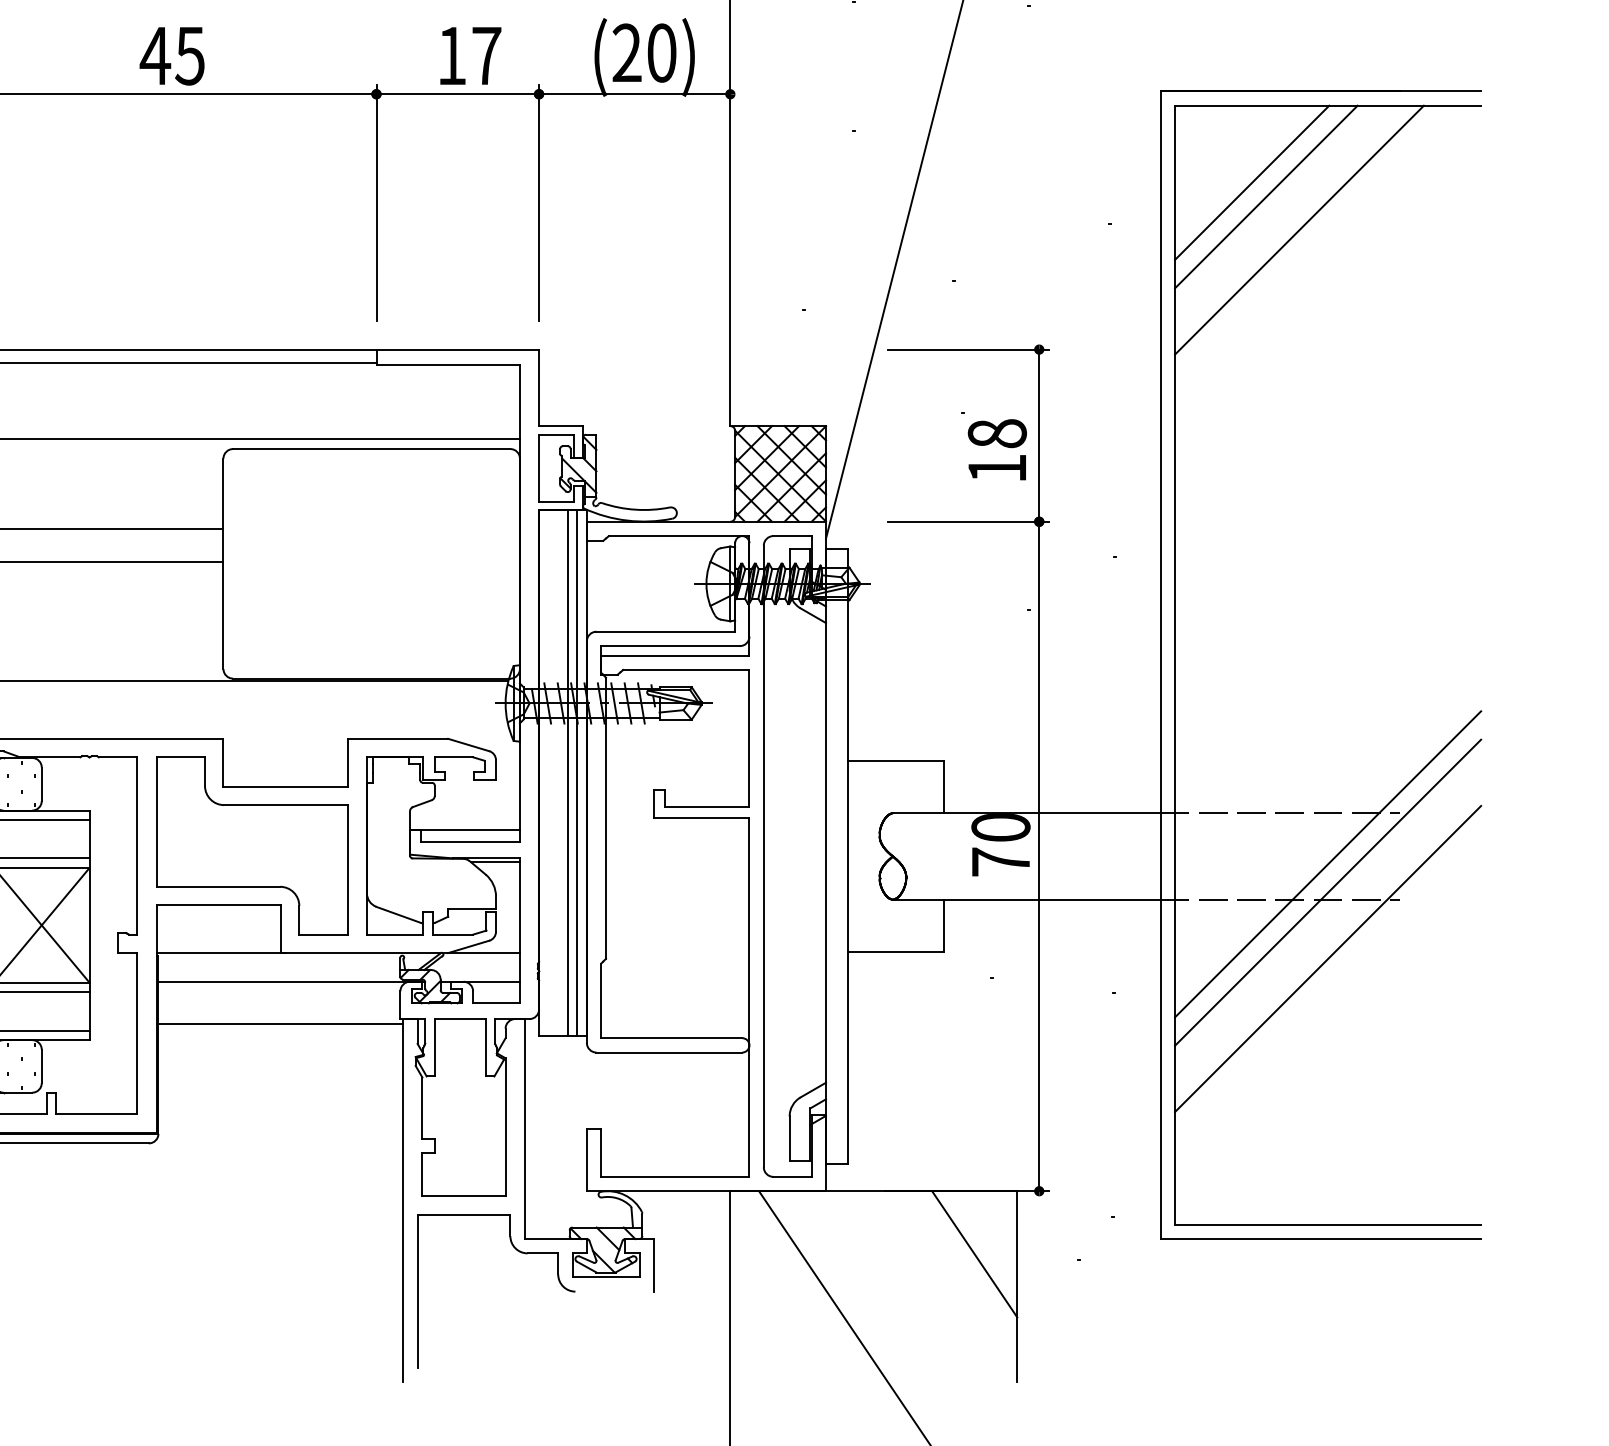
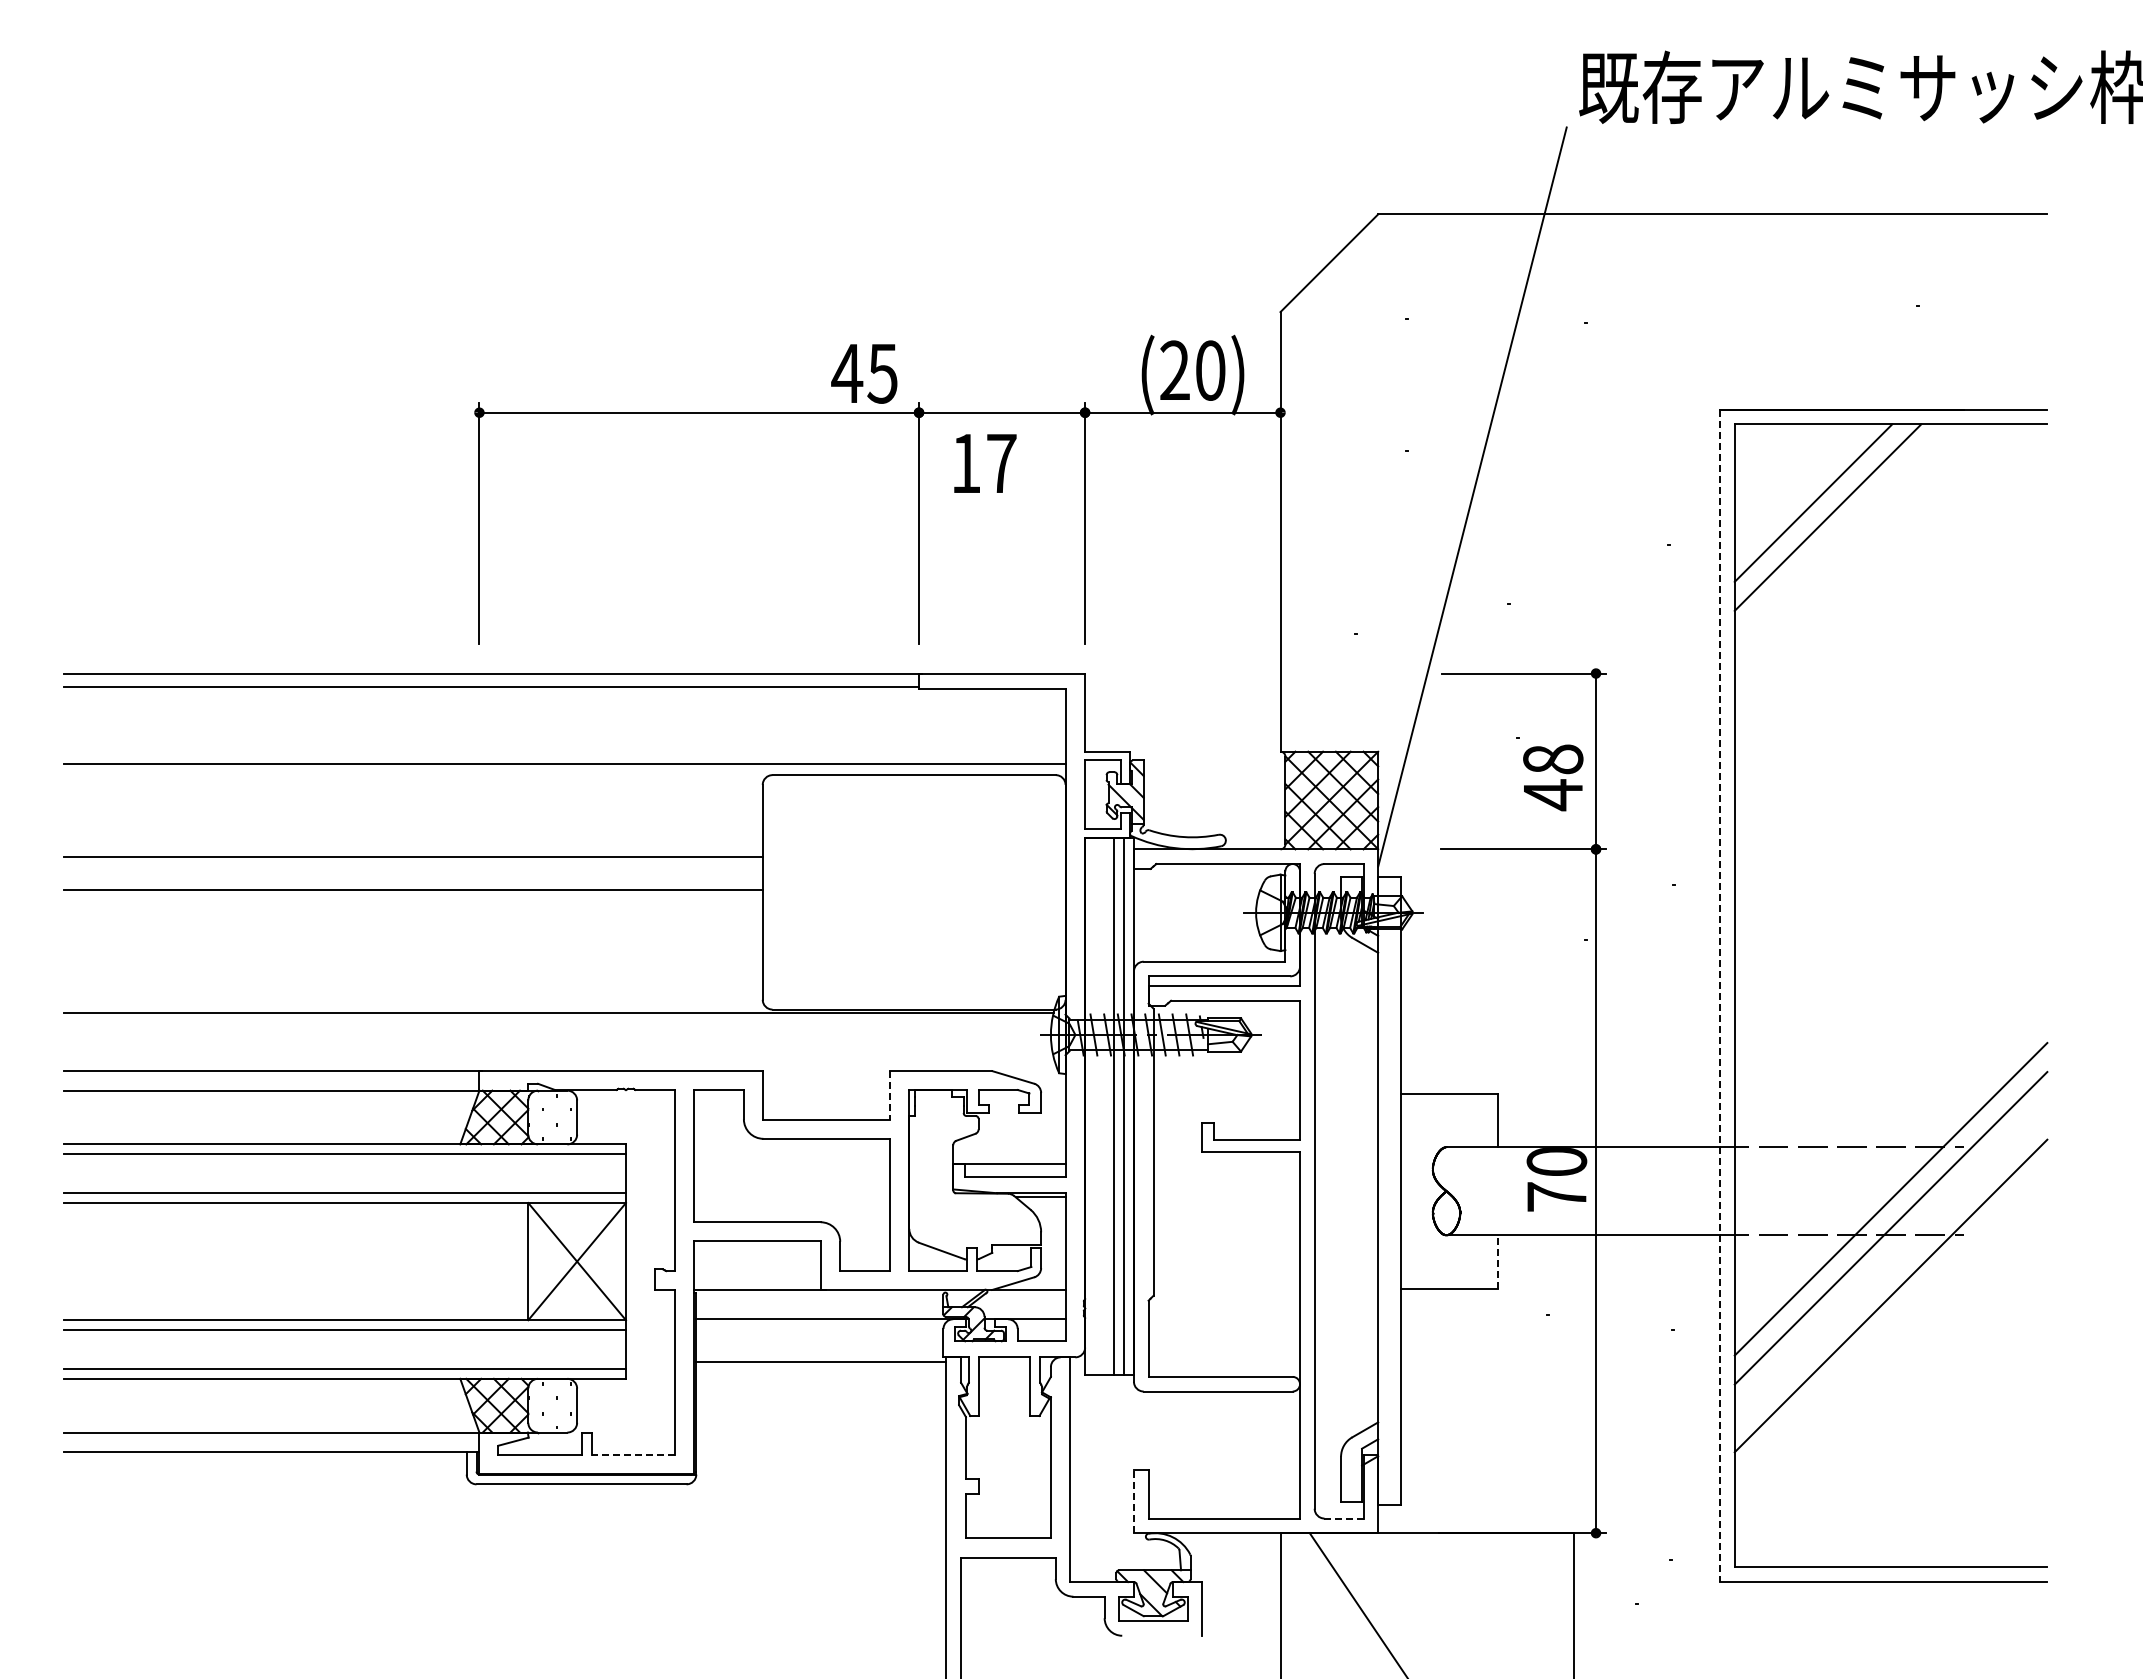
text: (172, 55) -> (864, 373), moved
text: (470, 55) -> (985, 463), moved
line: (1299, 230) -> (1861, 551), removed
text: (997, 469) -> (1553, 795), 18 -> 48
line: (1161, 665) -> (1720, 996), solid -> dashed
line: (347, 763) -> (889, 1096), solid -> dashed
line: (943, 926) -> (1498, 1262), solid -> dashed
line: (96, 1114) -> (633, 1454), solid -> dashed
line: (586, 1160) -> (1133, 1501), solid -> dashed
line: (792, 1176) -> (1343, 1518), solid -> dashed
line: (974, 1254) -> (1529, 1597), removed

